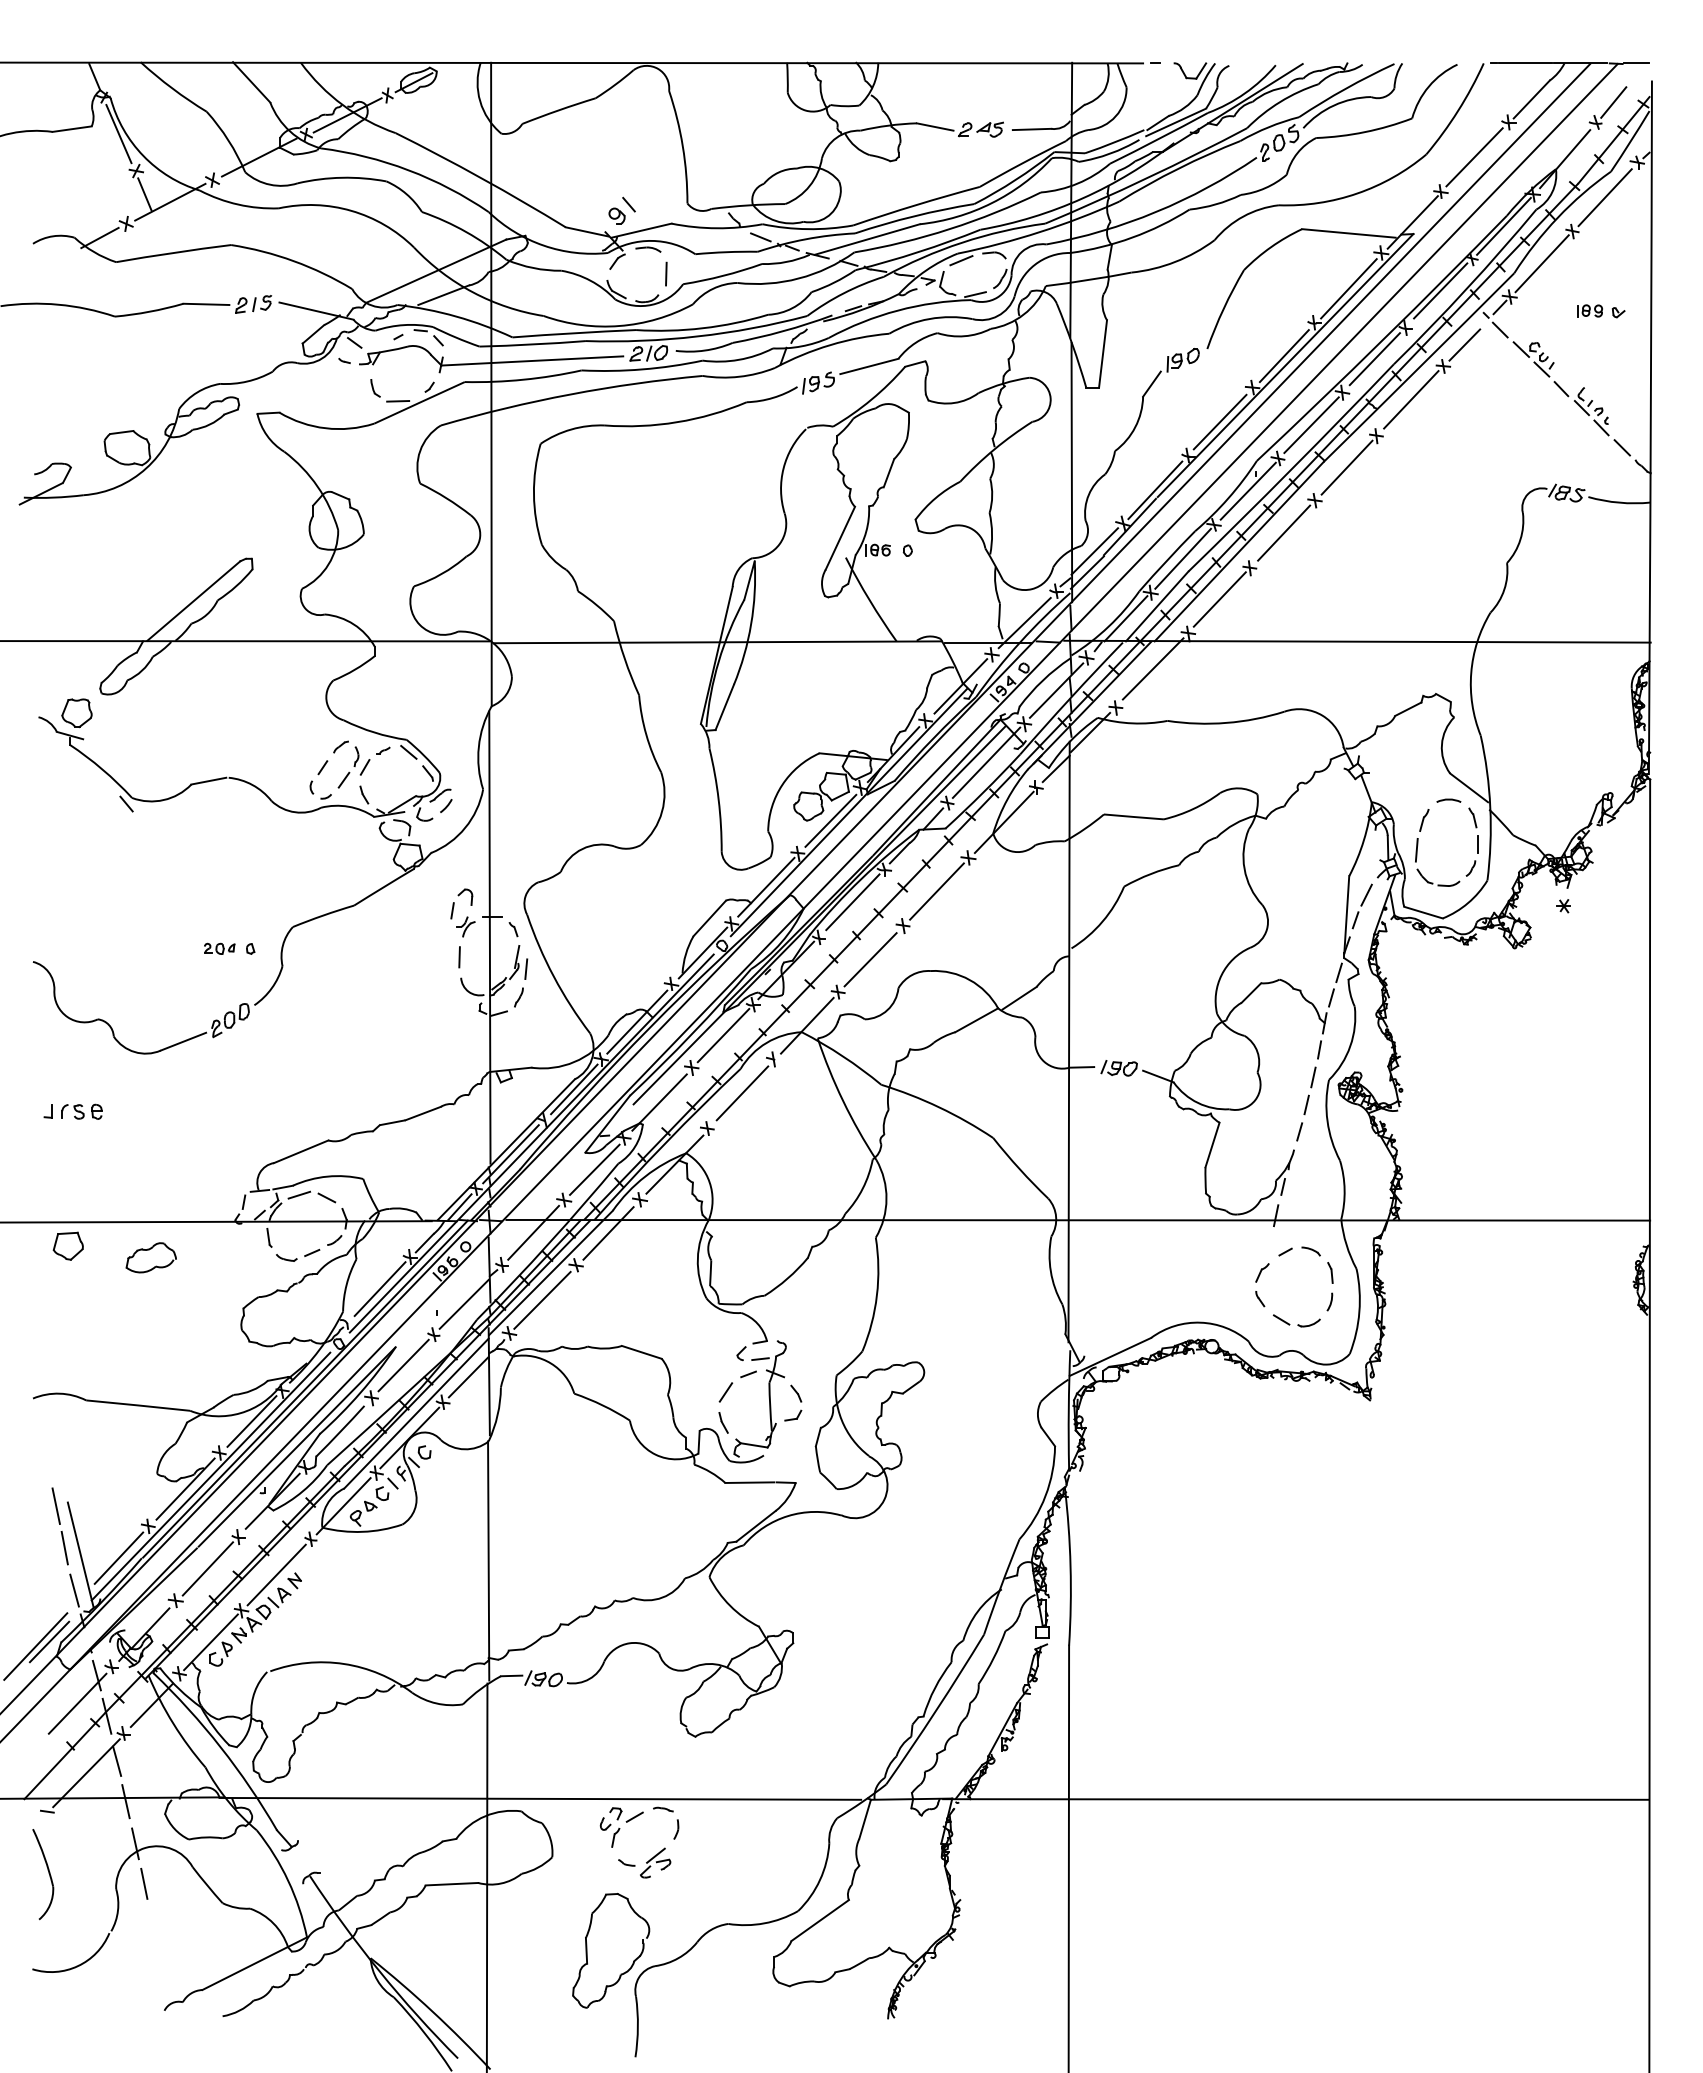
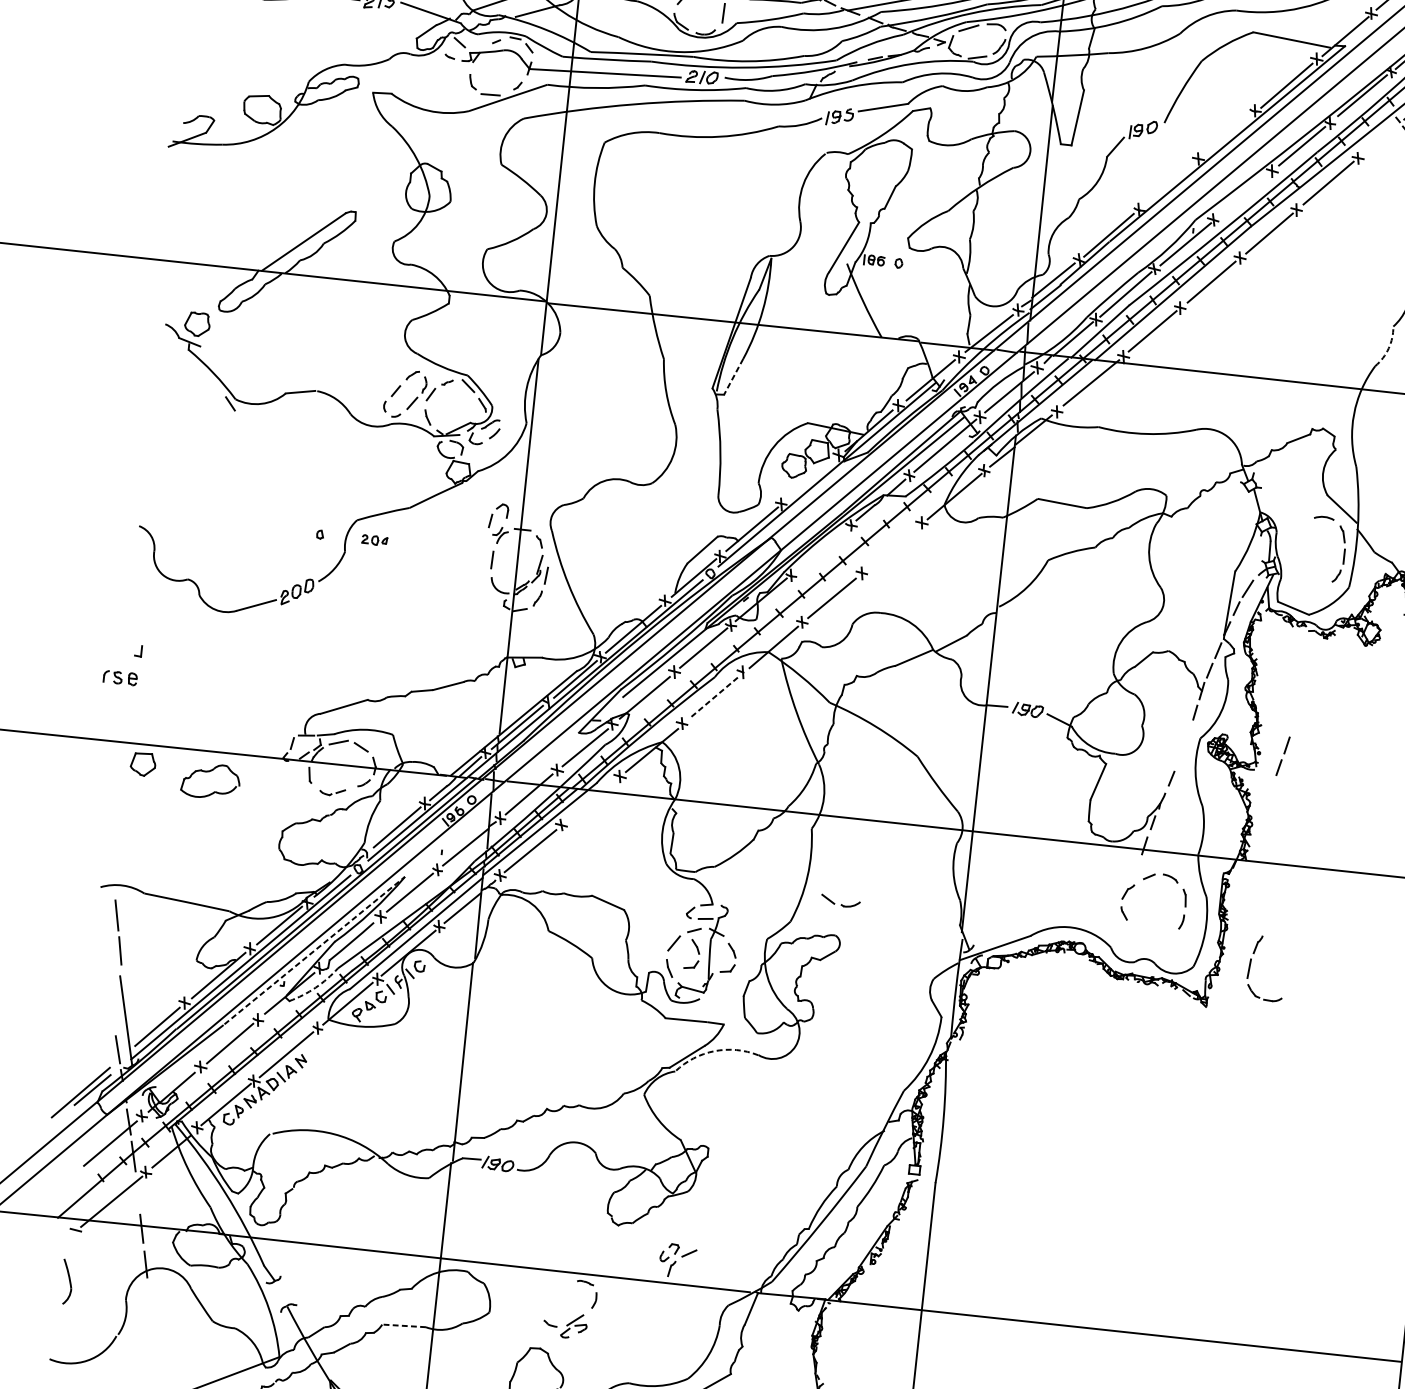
line: (1464, 344) -> (1377, 142), removed
line: (1283, 356) -> (1226, 135), removed
line: (1219, 421) -> (1168, 184), removed
line: (1311, 425) -> (1243, 195), removed
arc: (1504, 589) -> (1388, 348), solid -> dashed
line: (724, 707) -> (733, 376), solid -> dashed
line: (830, 820) -> (811, 479), removed
part: (1418, 845) -> (1251, 964), moved
line: (936, 891) -> (892, 547), removed
line: (852, 902) -> (822, 549), removed
part: (219, 948) -> (374, 540), moved
part: (1309, 1090) -> (1282, 755), moved
line: (742, 1093) -> (714, 697), solid -> dashed
part: (81, 1111) -> (119, 677), moved
line: (608, 1233) -> (591, 801), removed
part: (298, 1254) -> (332, 791), size x0.7
part: (150, 1257) -> (210, 780), size x1.4
part: (1296, 1320) -> (840, 901), moved
part: (755, 1400) -> (697, 952), added
line: (297, 1446) -> (315, 950), solid -> dashed
arc: (303, 1491) -> (316, 988), solid -> dashed
arc: (787, 1516) -> (714, 1051), solid -> dashed
line: (59, 1524) -> (118, 930), moved
line: (117, 1760) -> (138, 1194), removed
part: (621, 1827) -> (677, 1260), moved
part: (43, 1874) -> (67, 1281), size x0.6
line: (144, 1883) -> (149, 1298), removed
line: (451, 1884) -> (403, 1326), solid -> dashed

